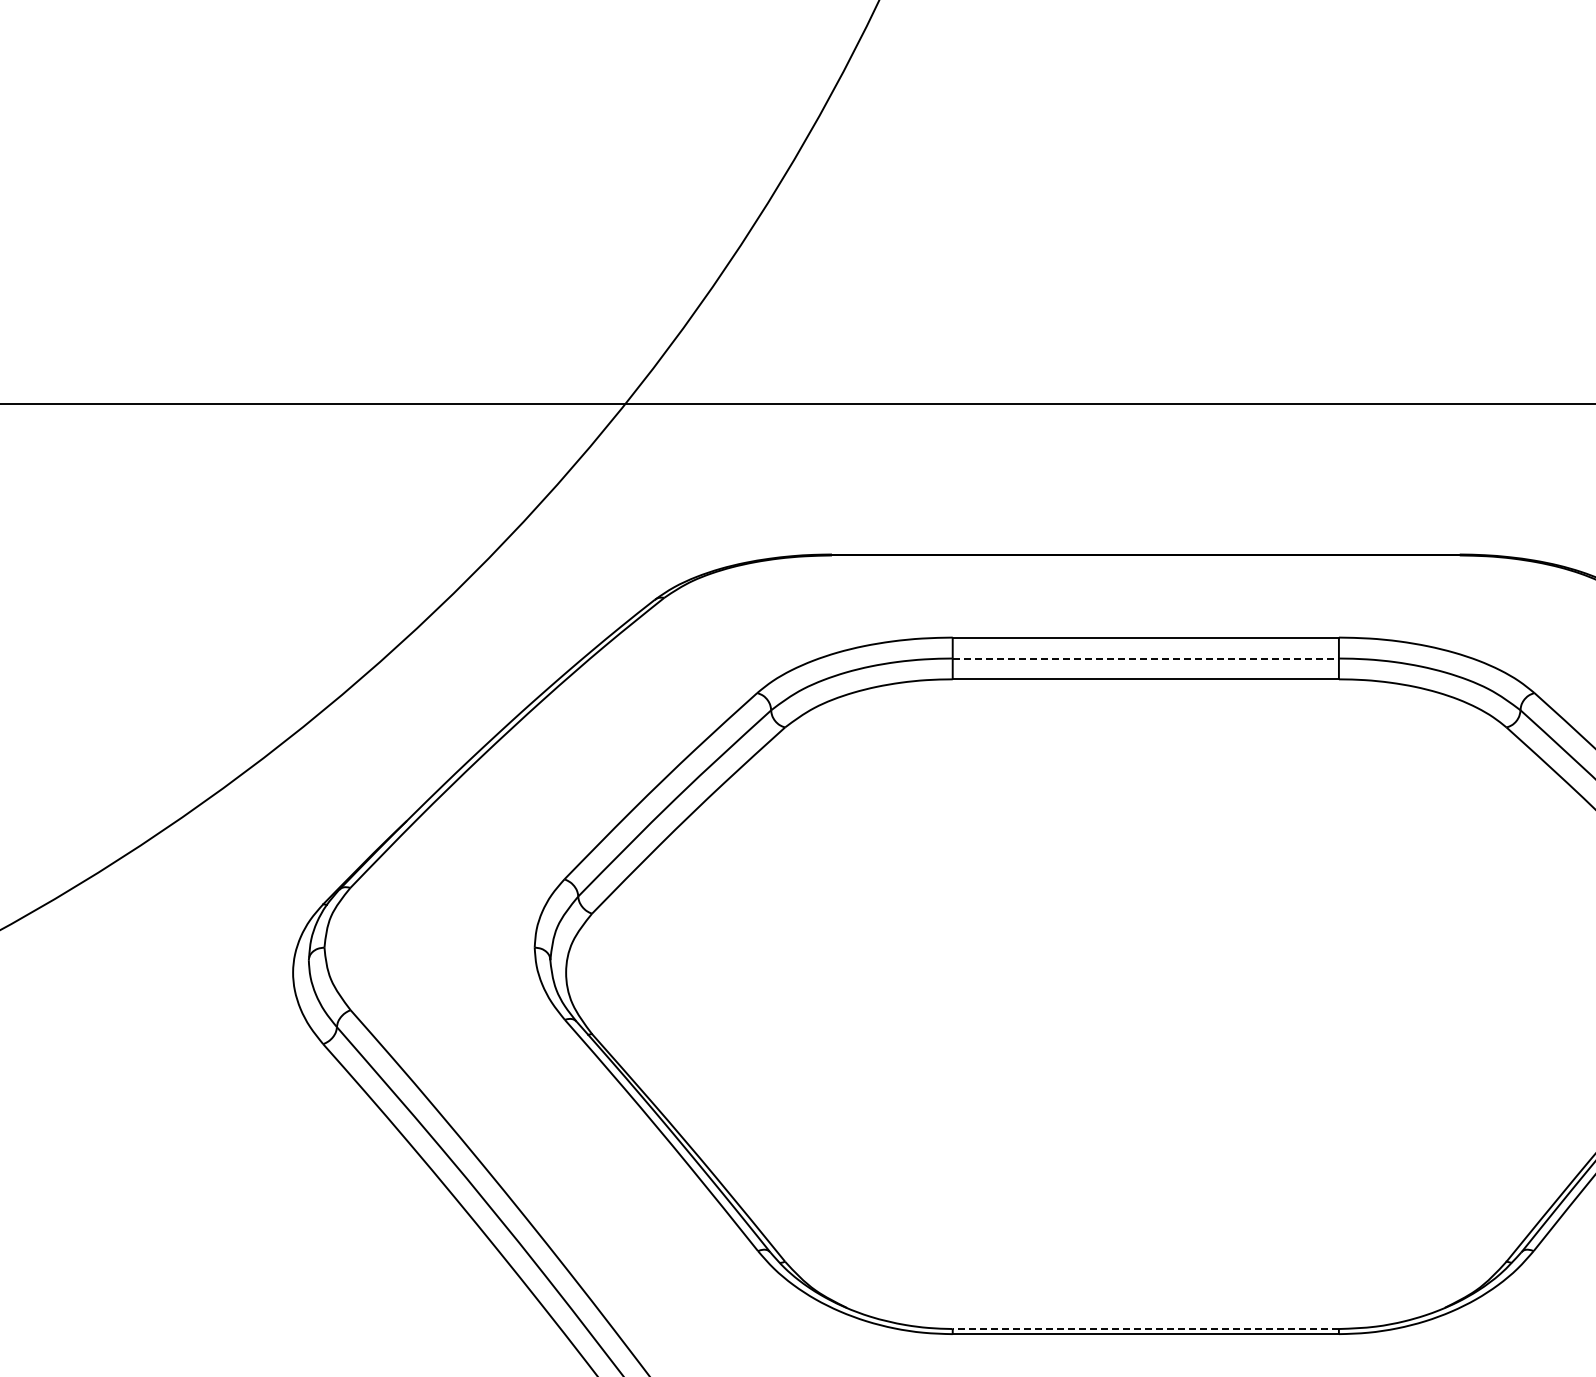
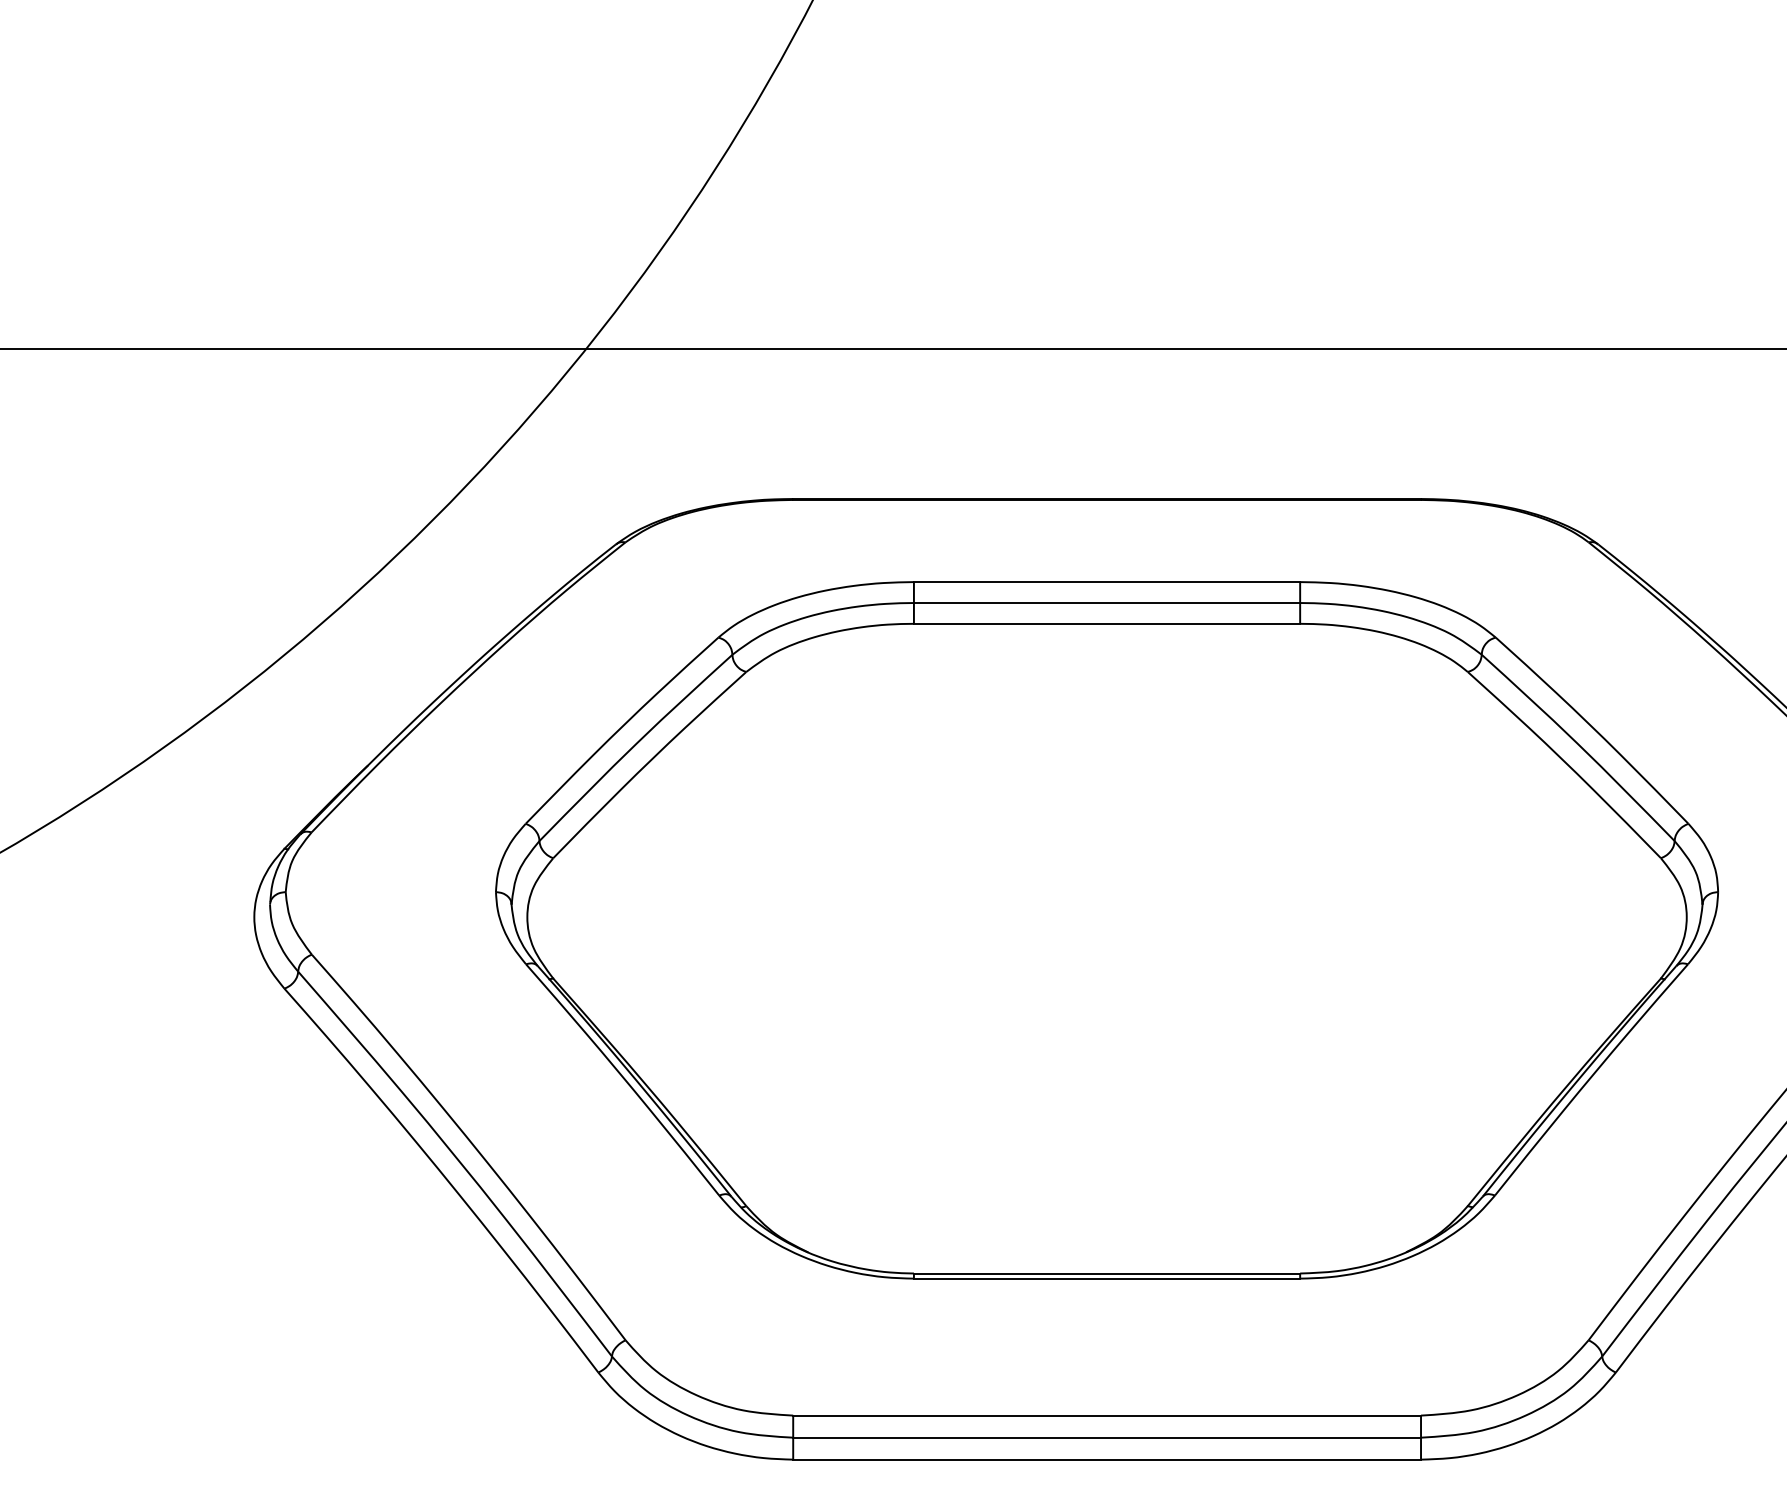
line: (1146, 659) -> (1107, 603), dashed -> solid
line: (1145, 1329) -> (1106, 1273), dashed -> solid

